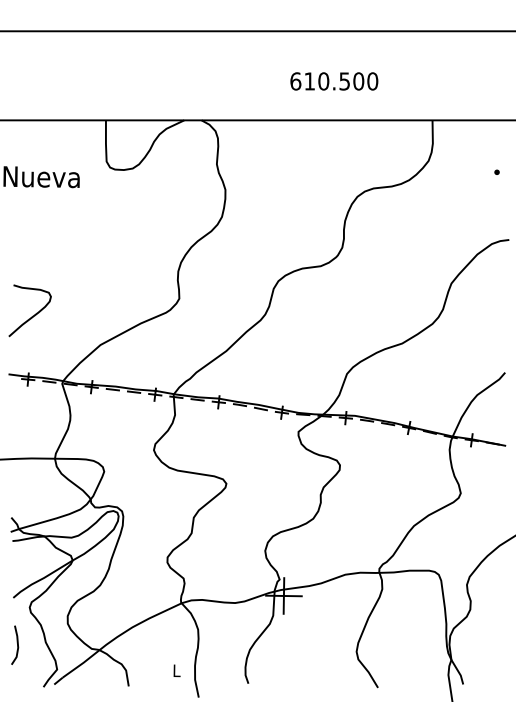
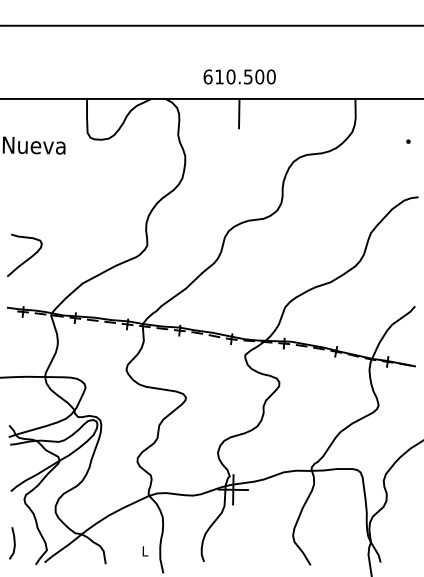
text: (334, 80) -> (239, 76), moved
line: (291, 138) -> (239, 113), added
line: (16, 645) -> (13, 543), moved

